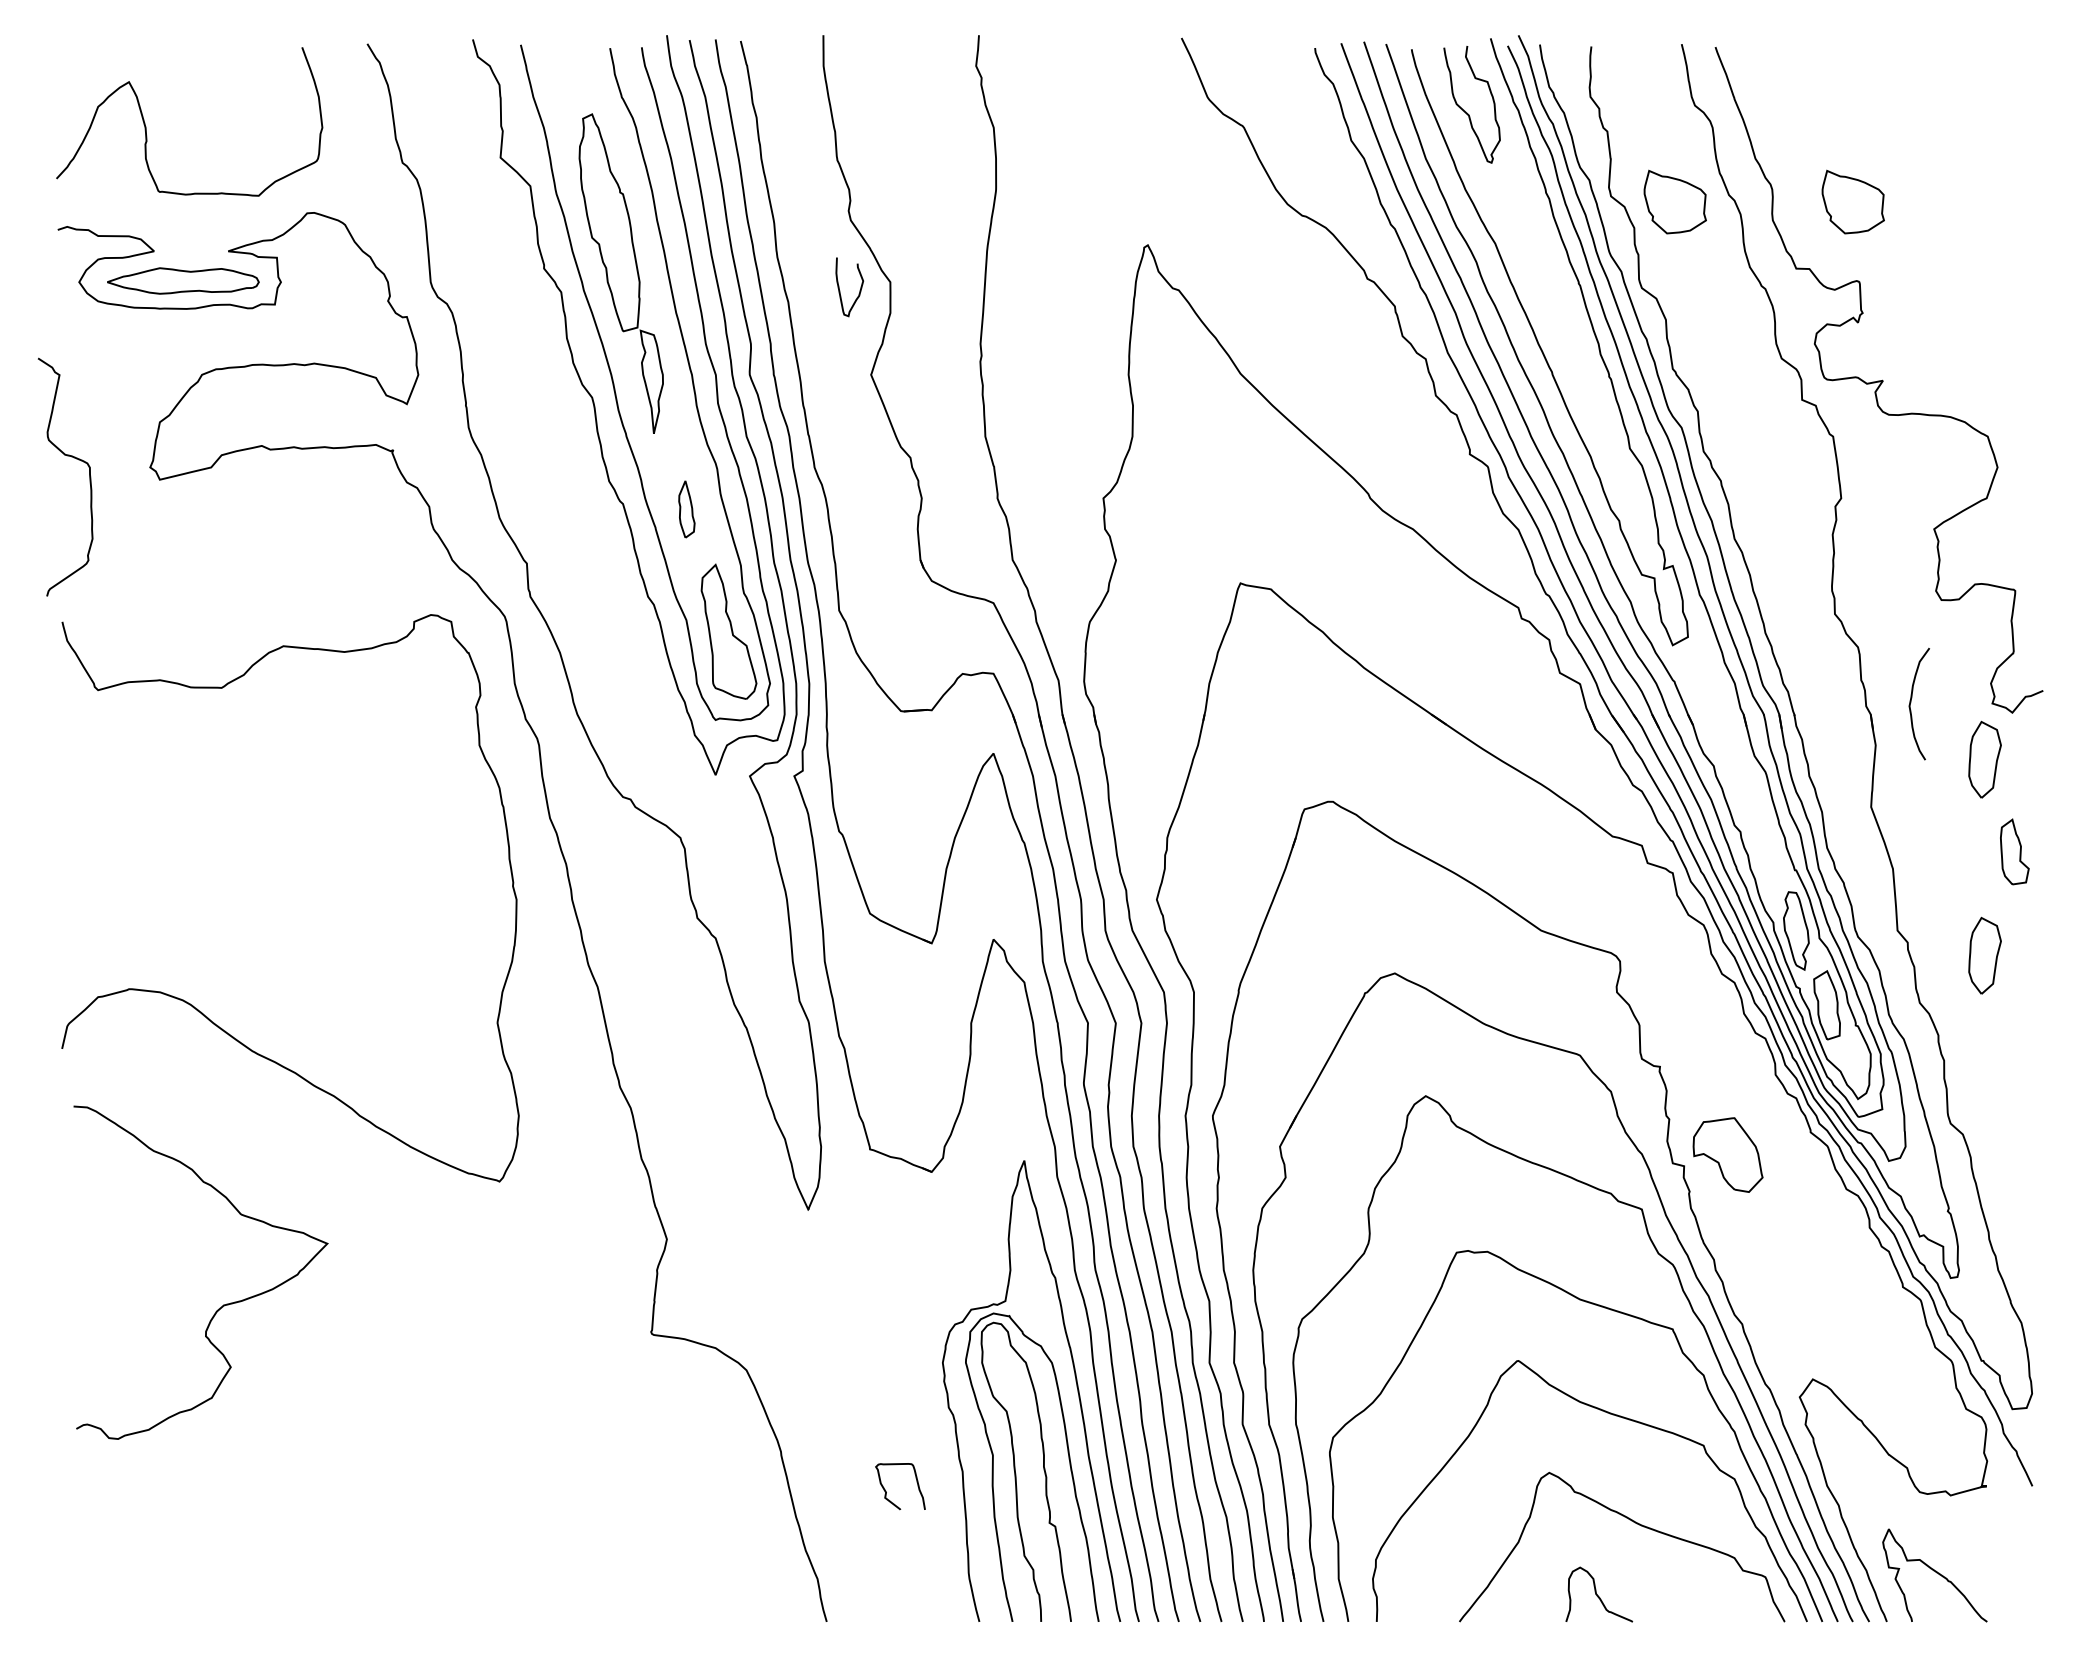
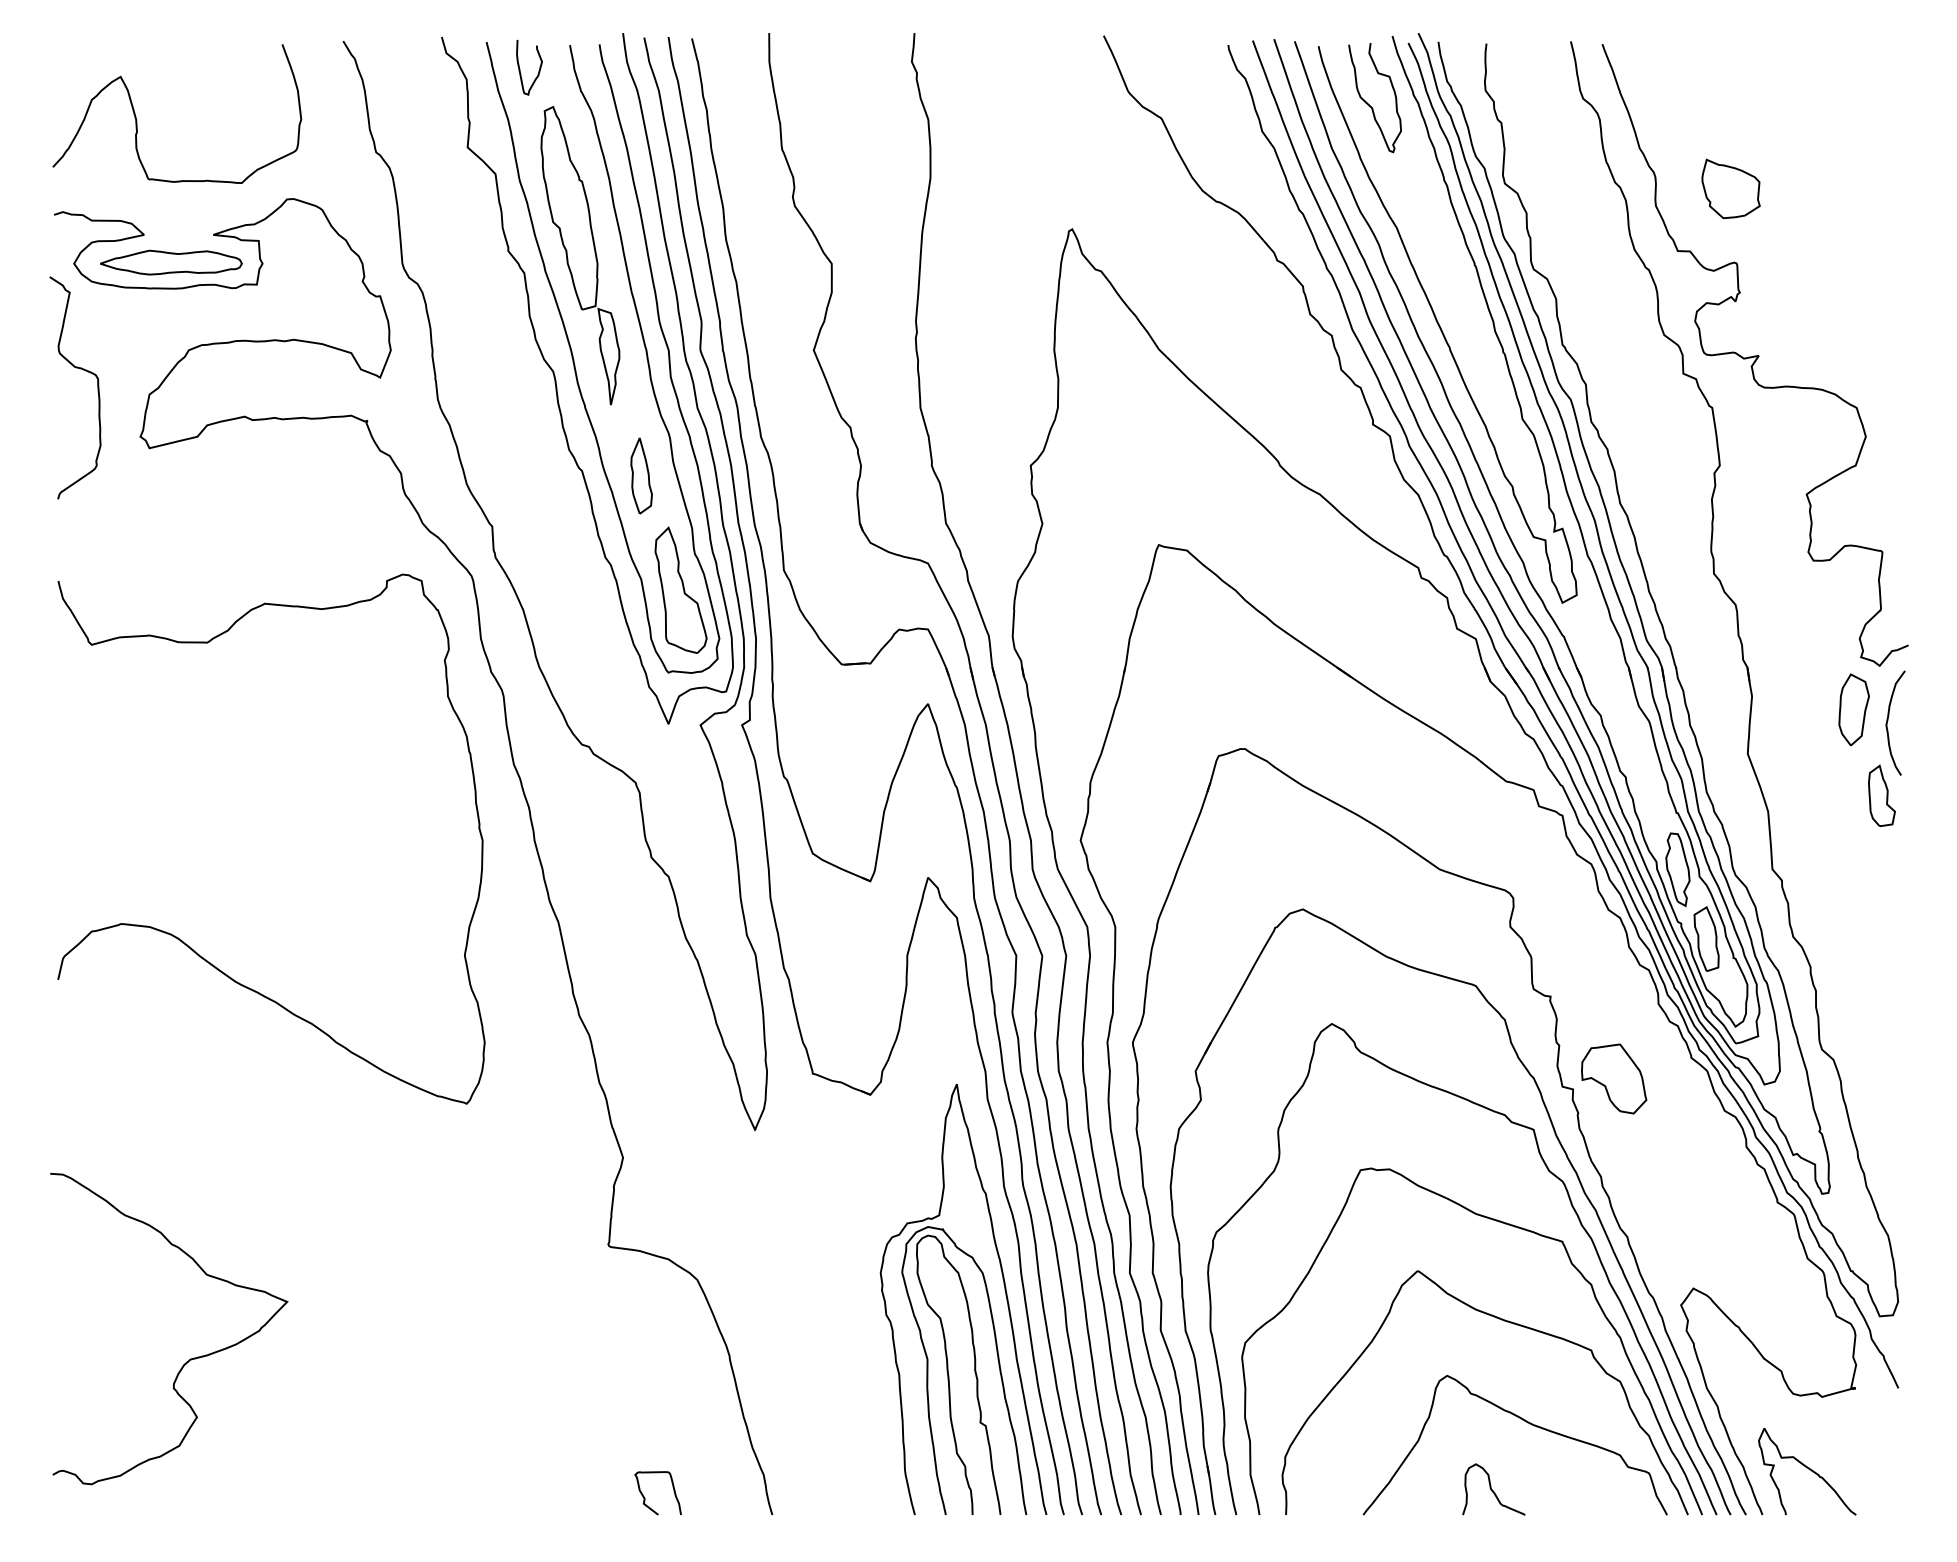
part: (1674, 201) -> (1564, 188), removed
curve: (840, 290) -> (520, 70), moved
curve: (71, 457) -> (80, 369), moved
part: (686, 509) -> (641, 476), size x1.43
curve: (1911, 702) -> (1888, 721), moved
part: (1984, 955) -> (1853, 892), removed
curve: (223, 1304) -> (190, 1358), moved
curve: (886, 1491) -> (645, 1497), moved

